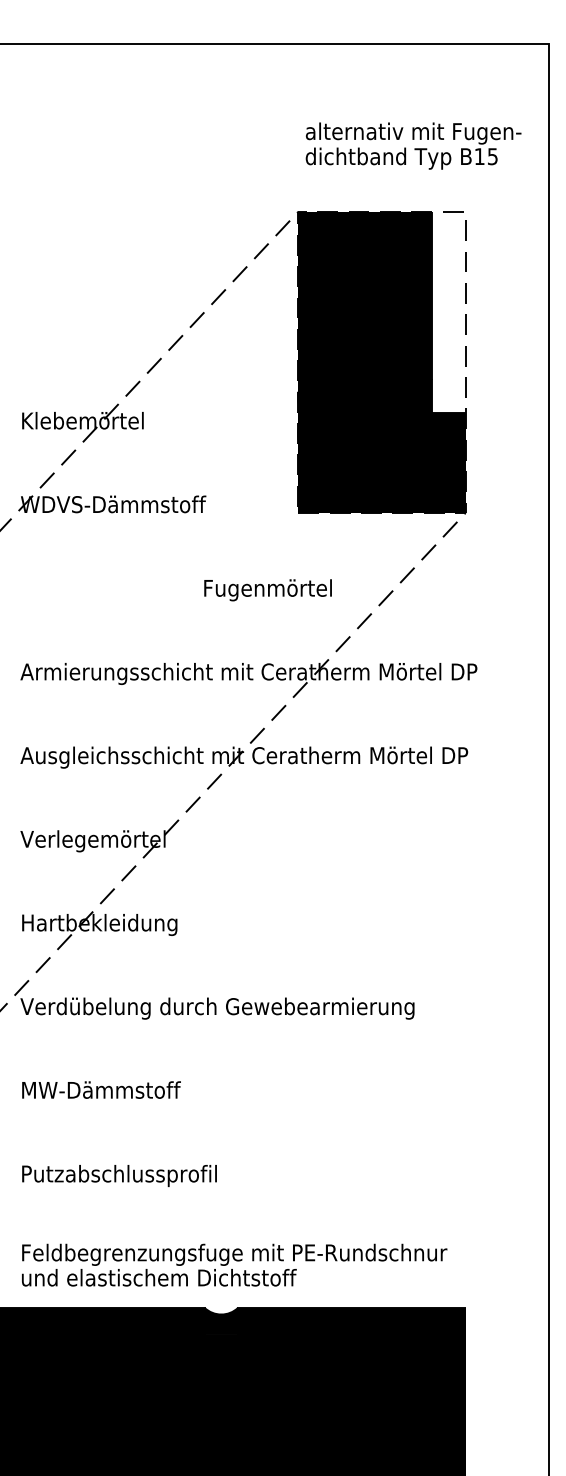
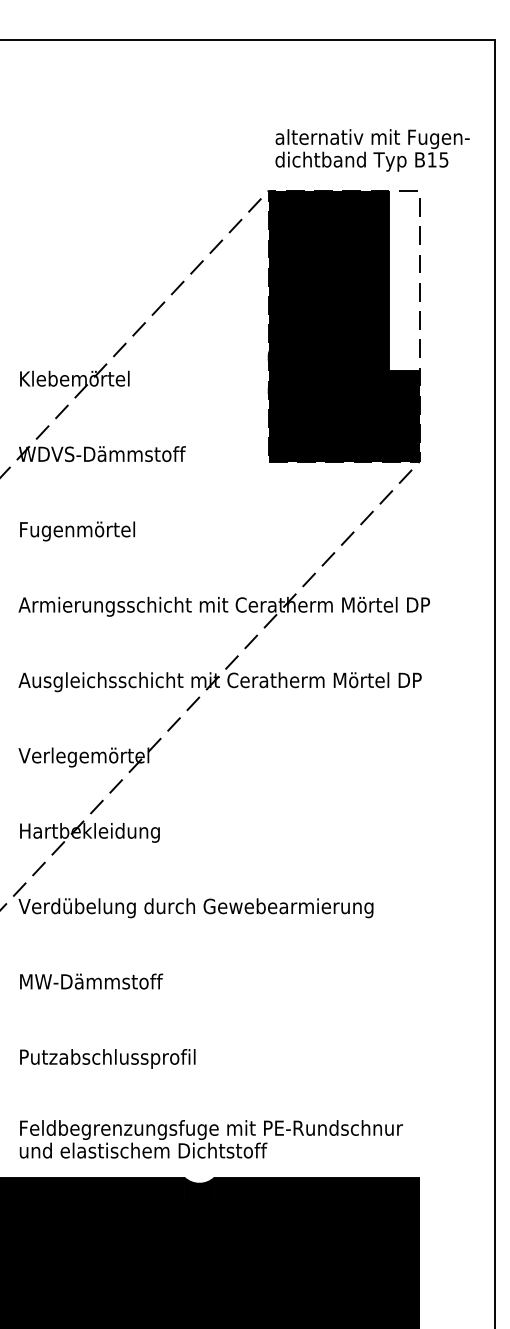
text: (413, 146) -> (372, 150), moved
text: (268, 590) -> (77, 531), moved

